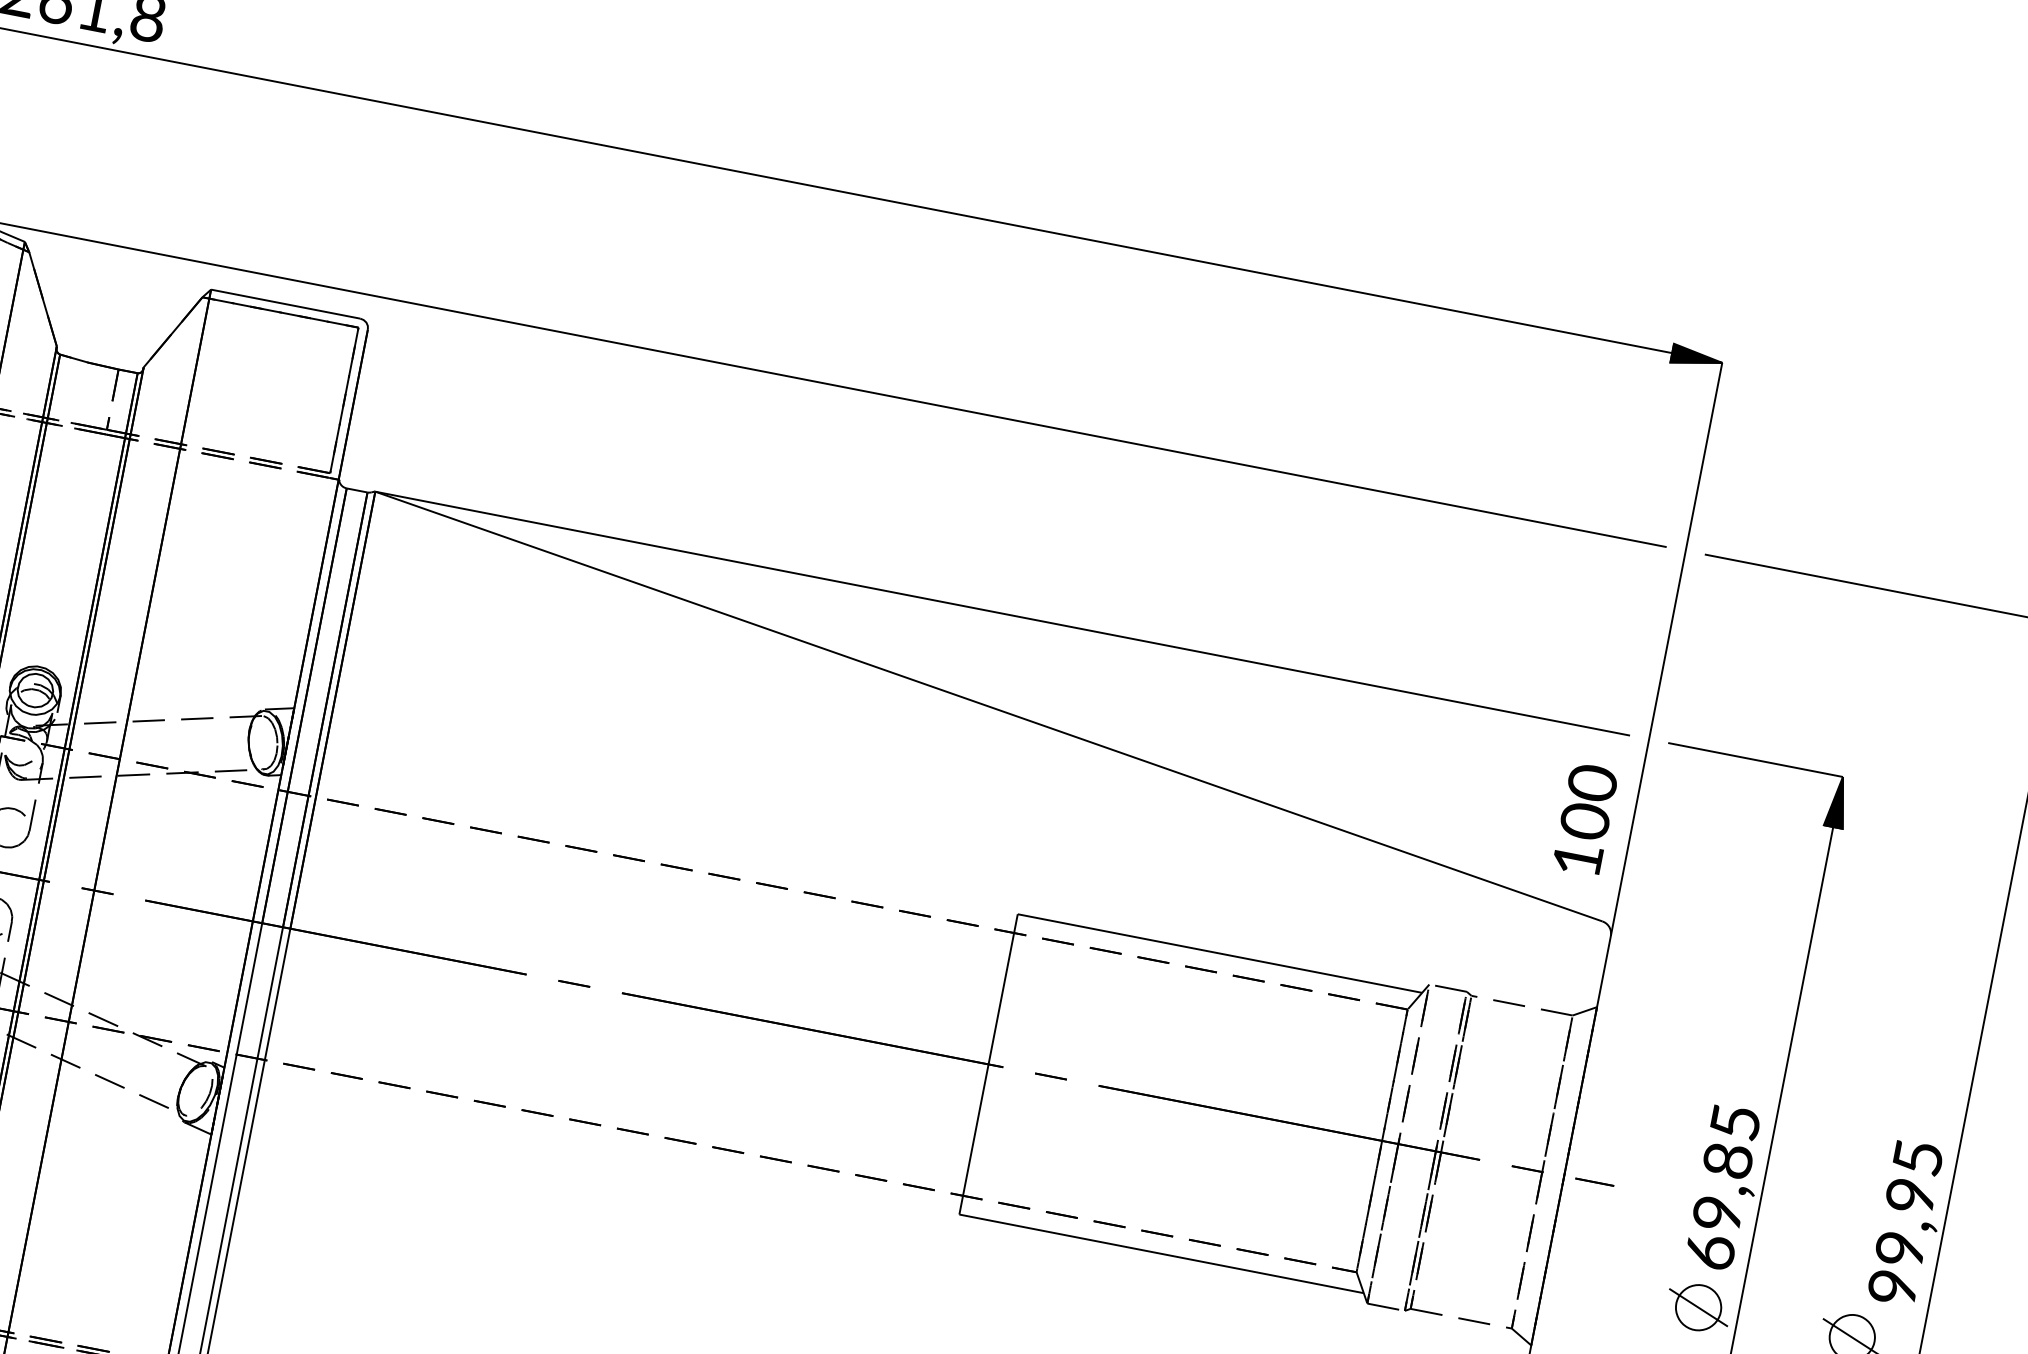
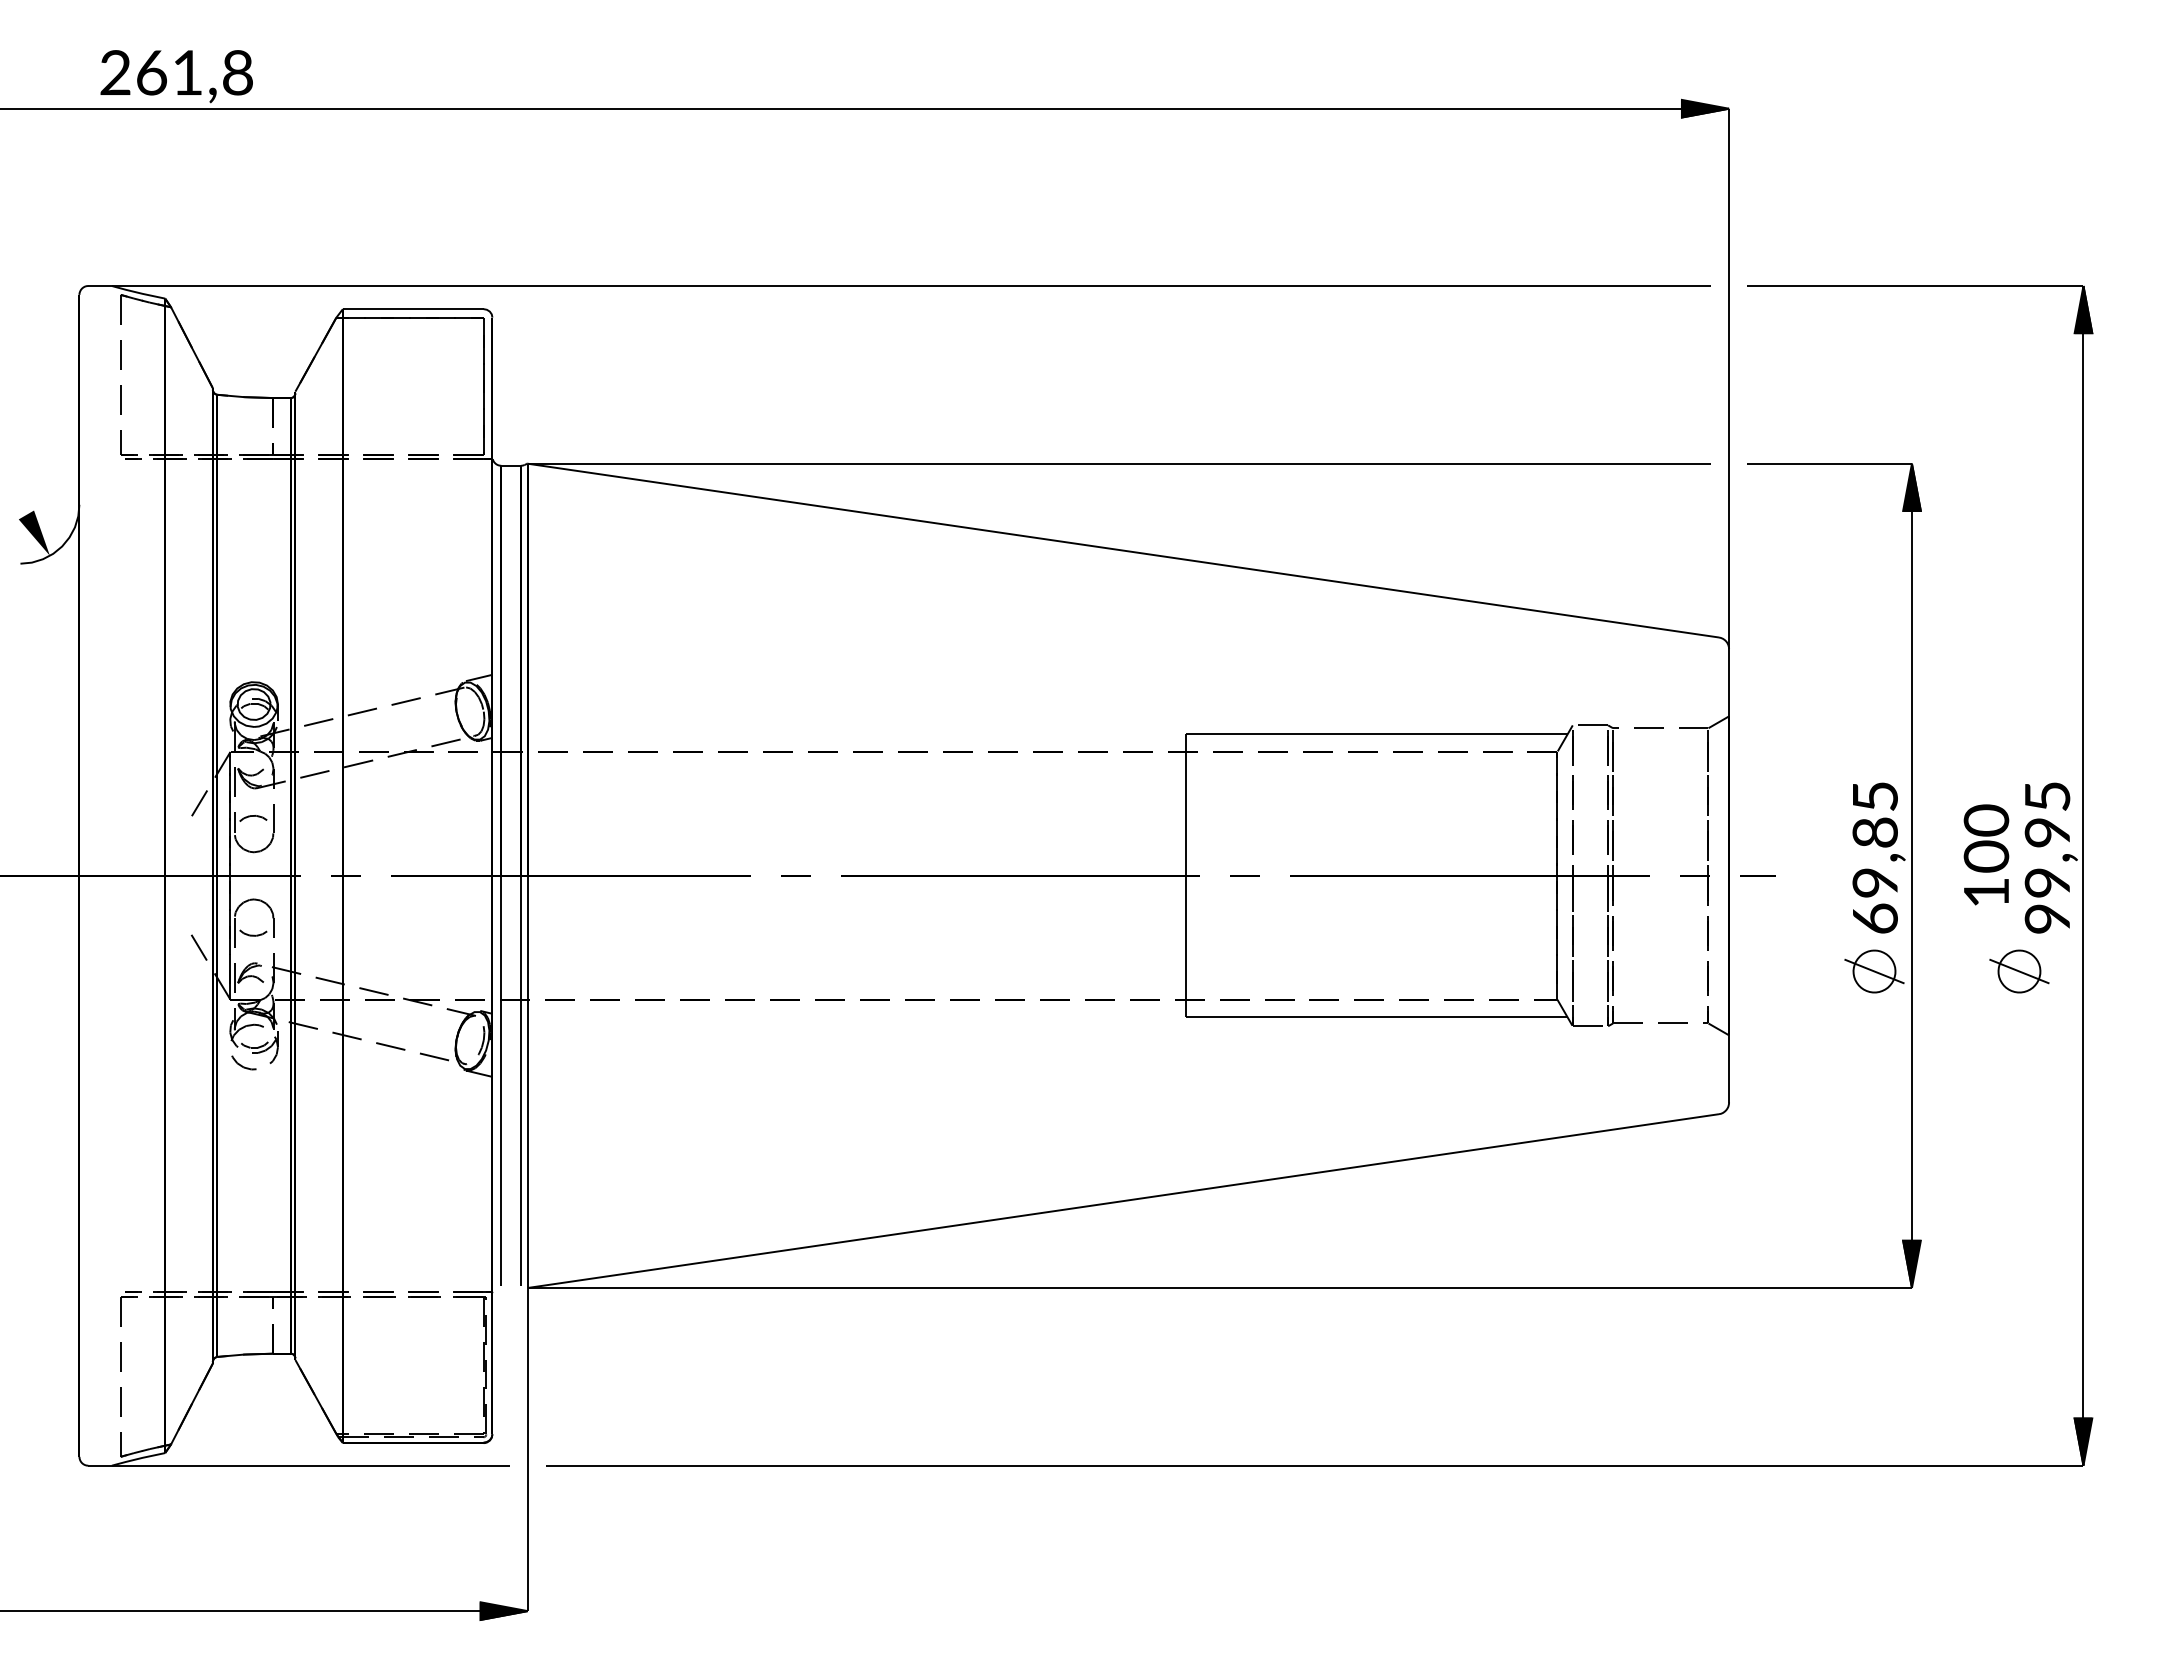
text: (1585, 819) -> (1986, 854), moved

